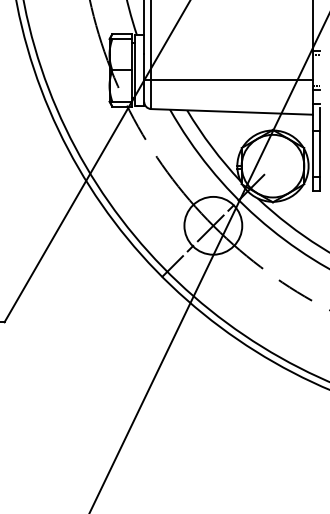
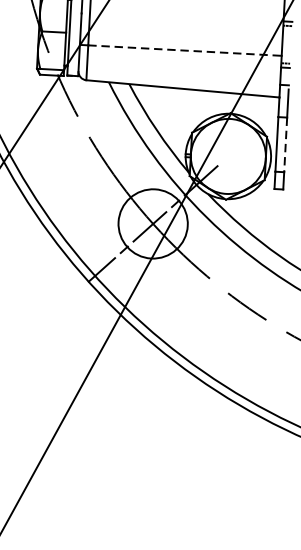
line: (232, 79) -> (185, 50), solid -> dashed
line: (320, 153) -> (286, 144), solid -> dashed

